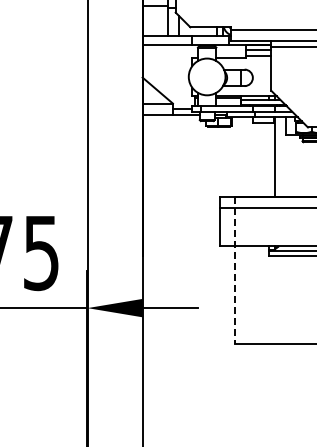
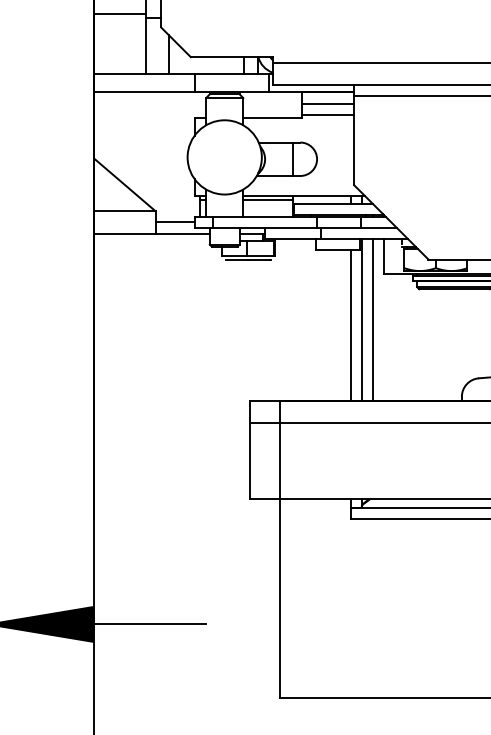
line: (280, 157) -> (372, 320), added
line: (269, 159) -> (350, 324), added
line: (234, 270) -> (279, 548), dashed -> solid

